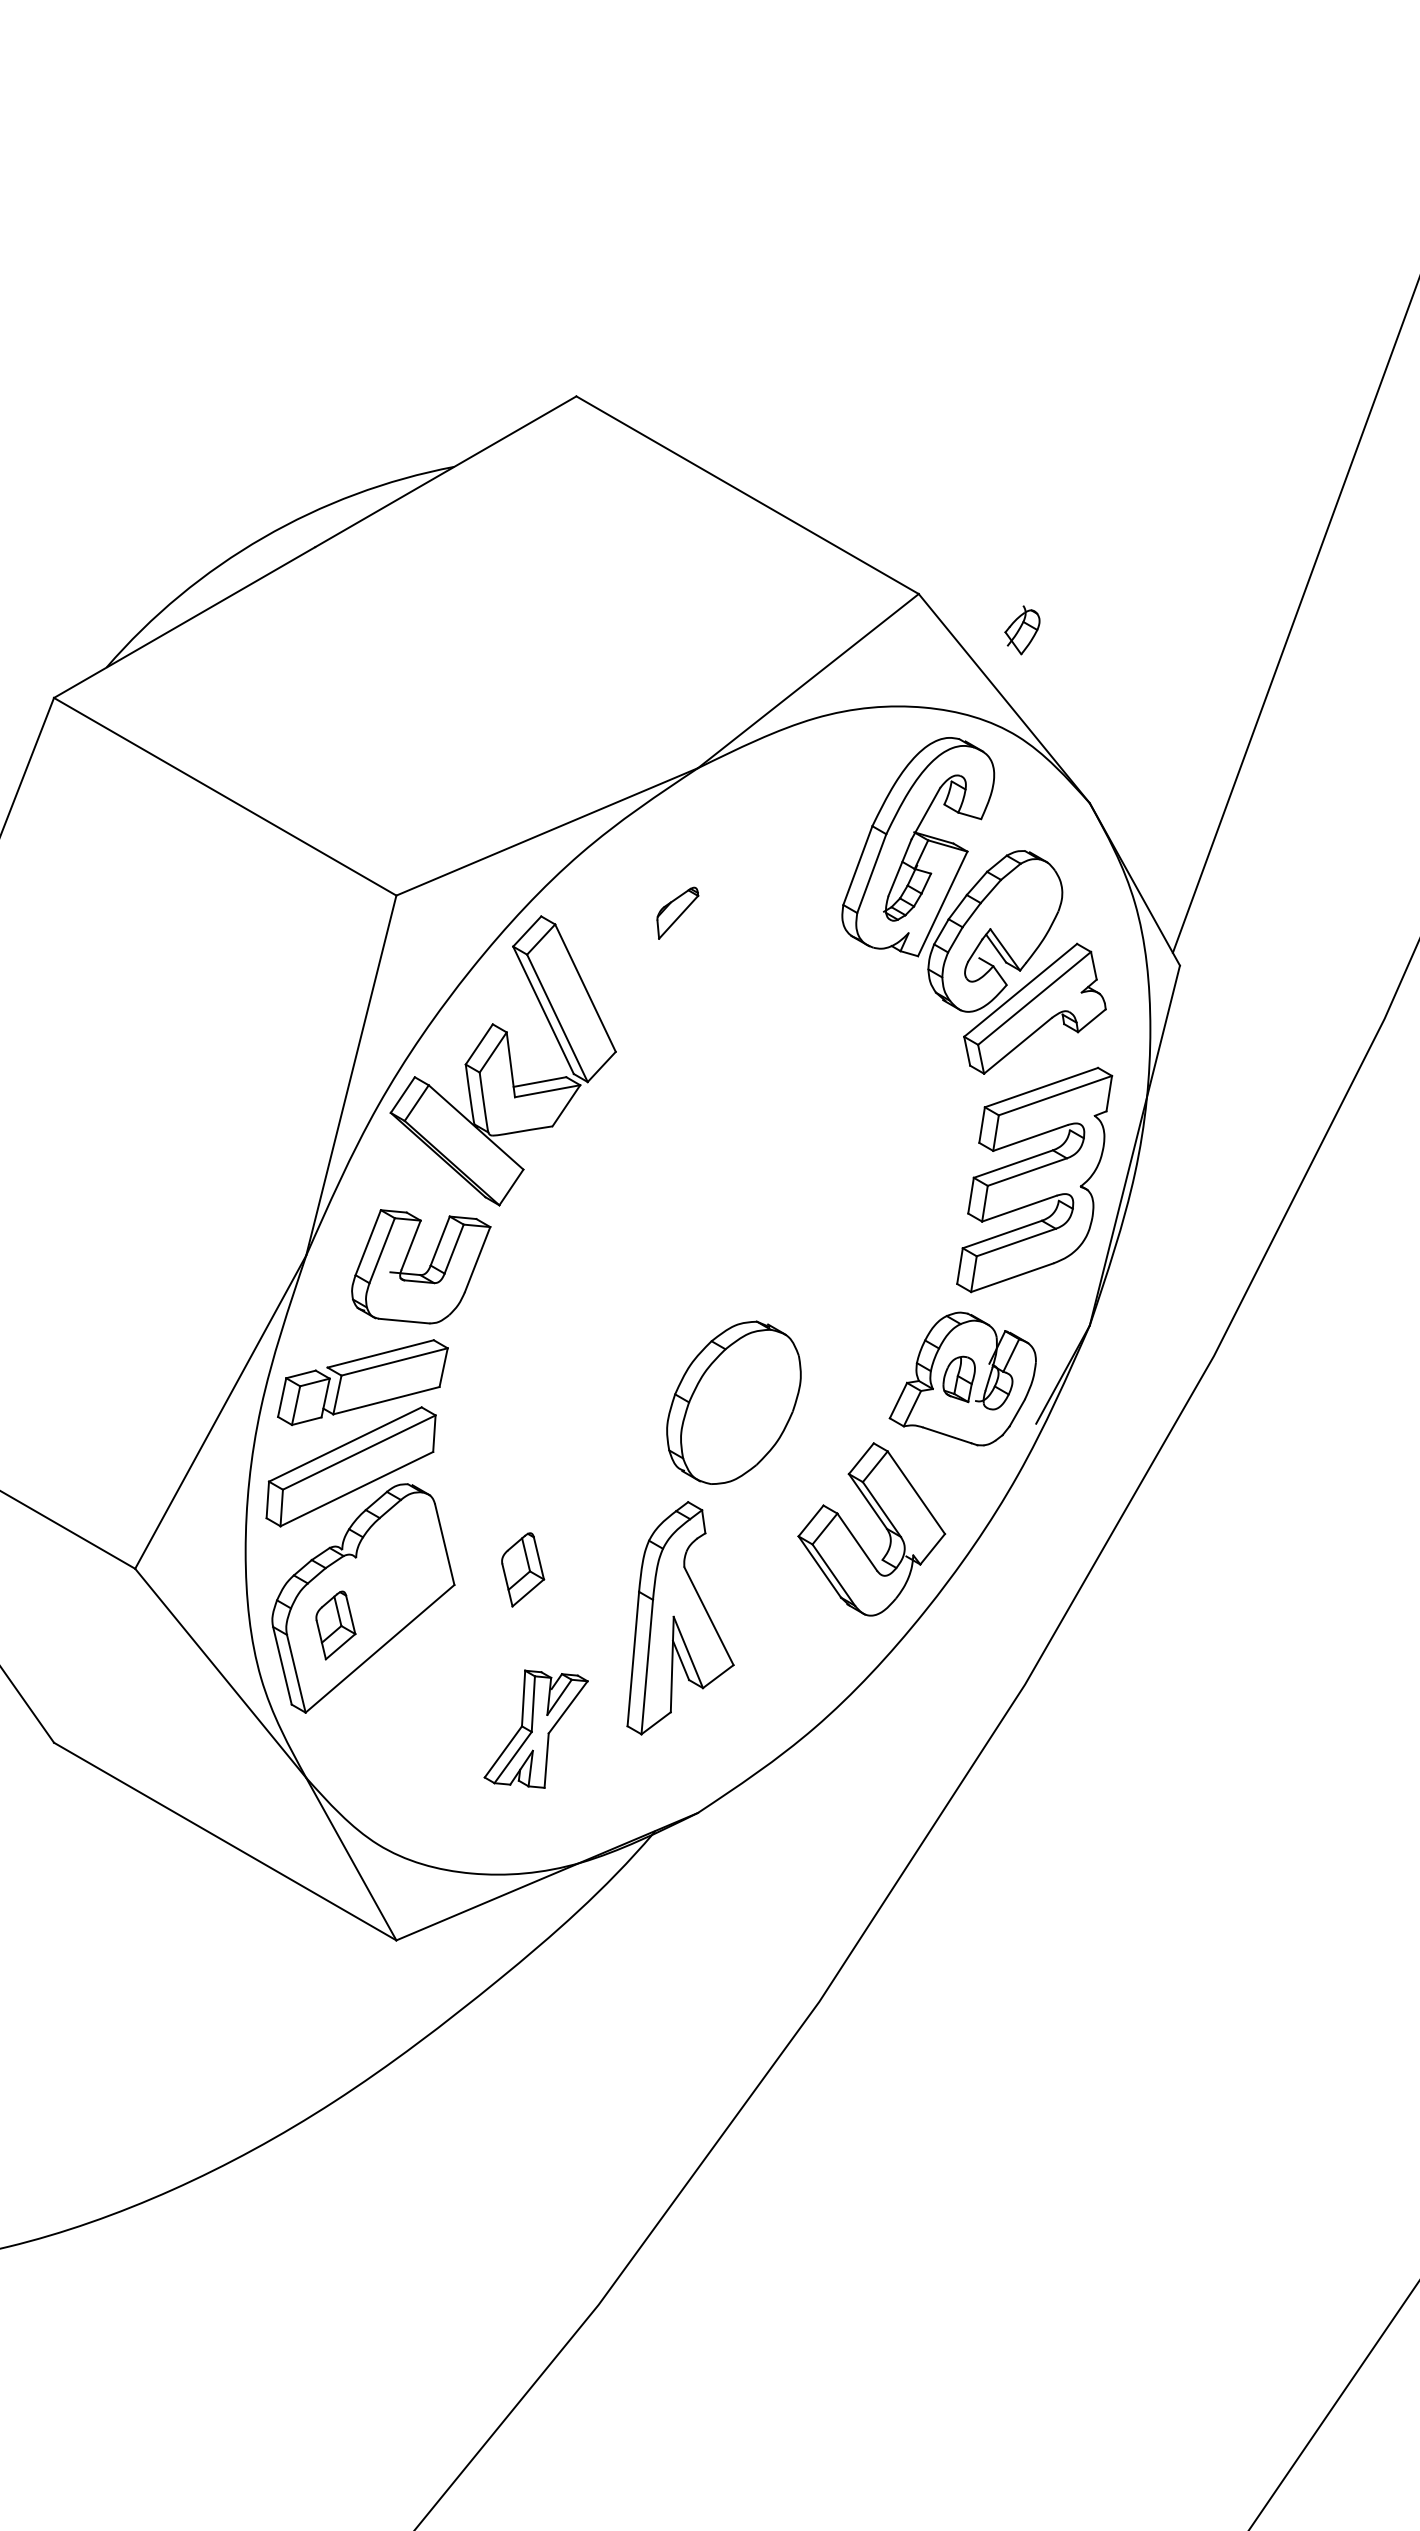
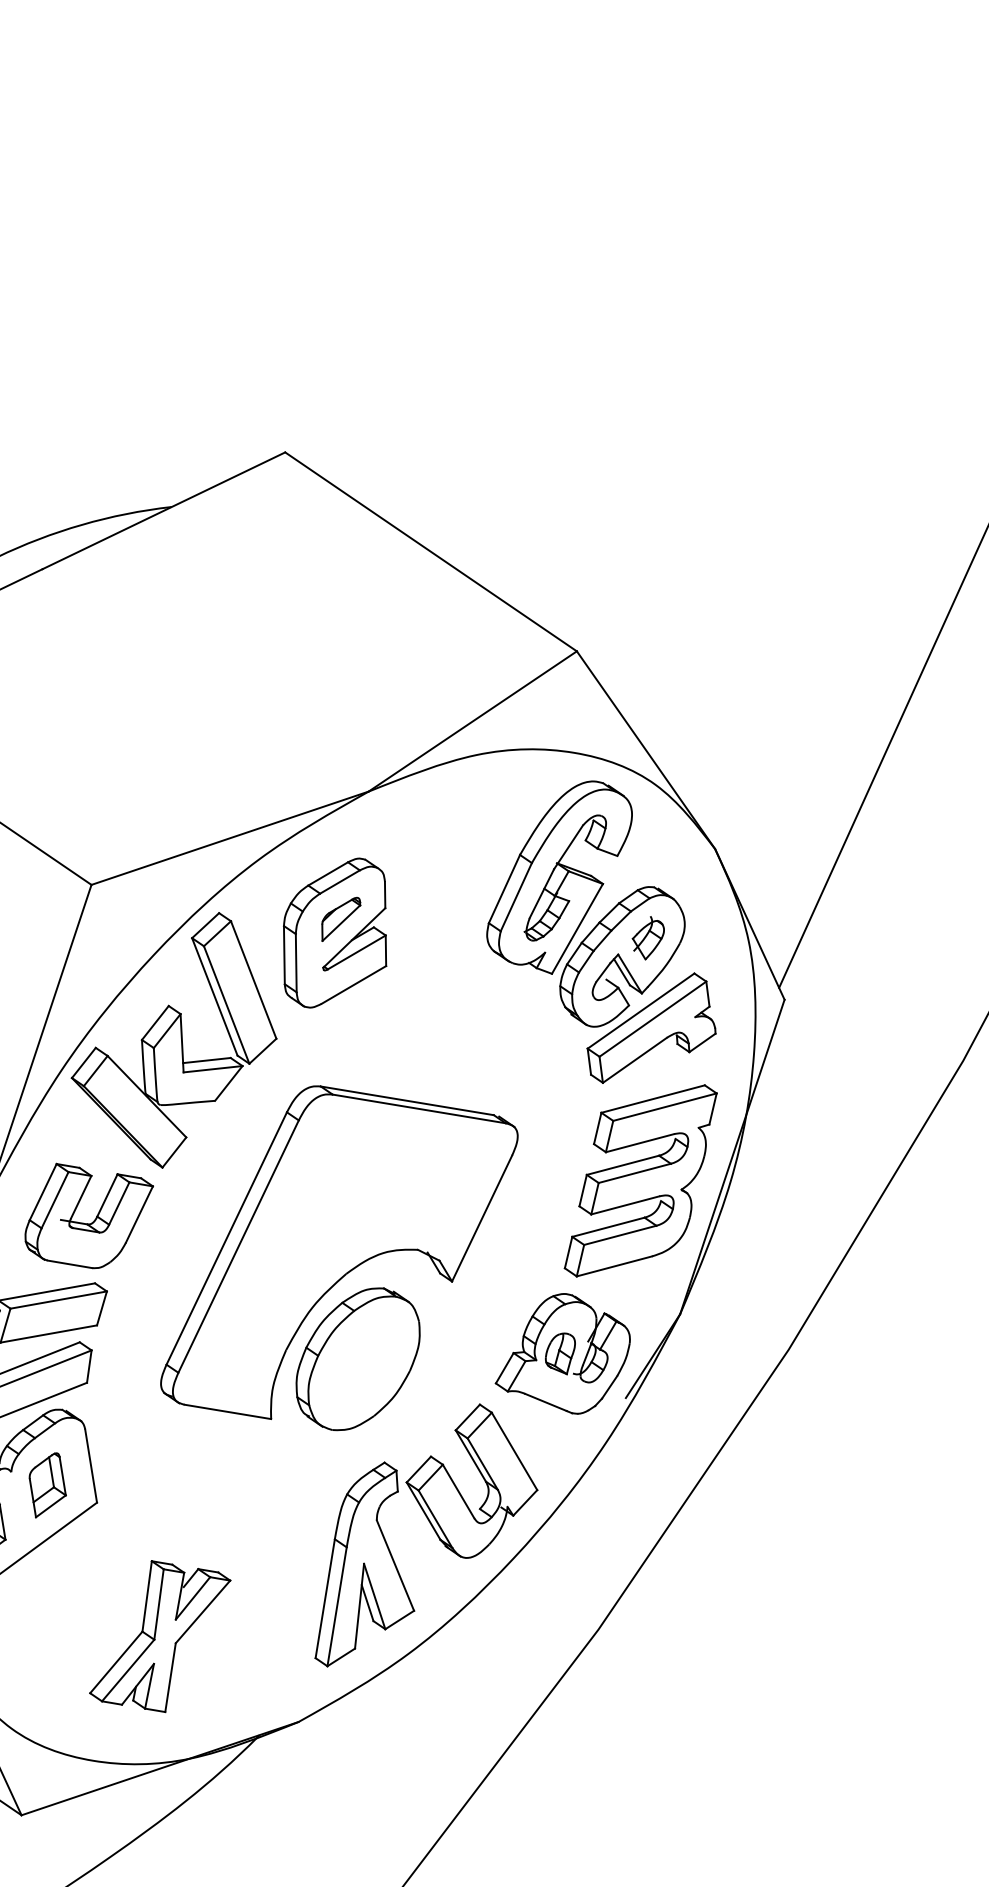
part: (1022, 630) -> (648, 938), moved
part: (673, 928) -> (336, 932), added
part: (704, 1288) -> (339, 1255), added
part: (523, 1569) -> (48, 1485), moved
part: (680, 1618) -> (369, 1565), moved
part: (535, 1728) -> (159, 1635), size x1.43

